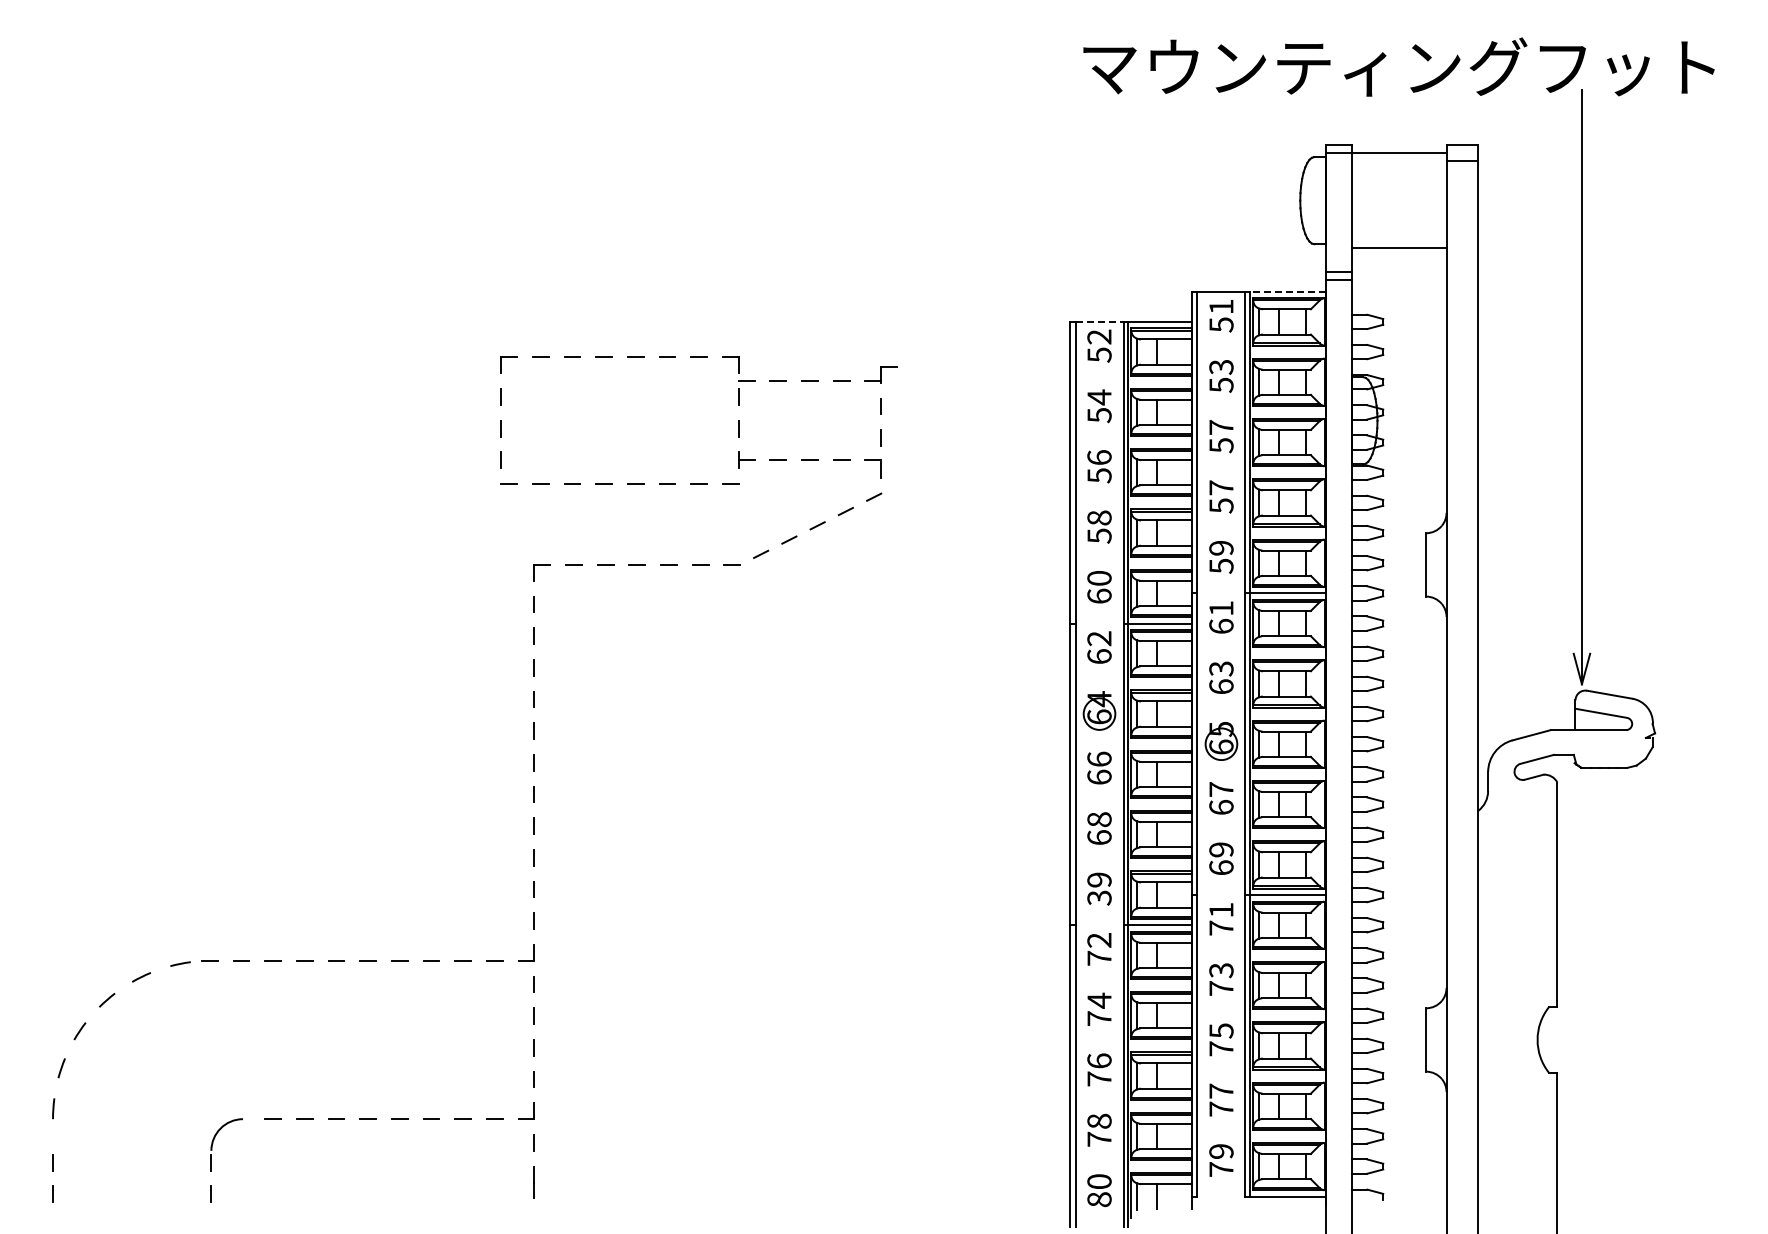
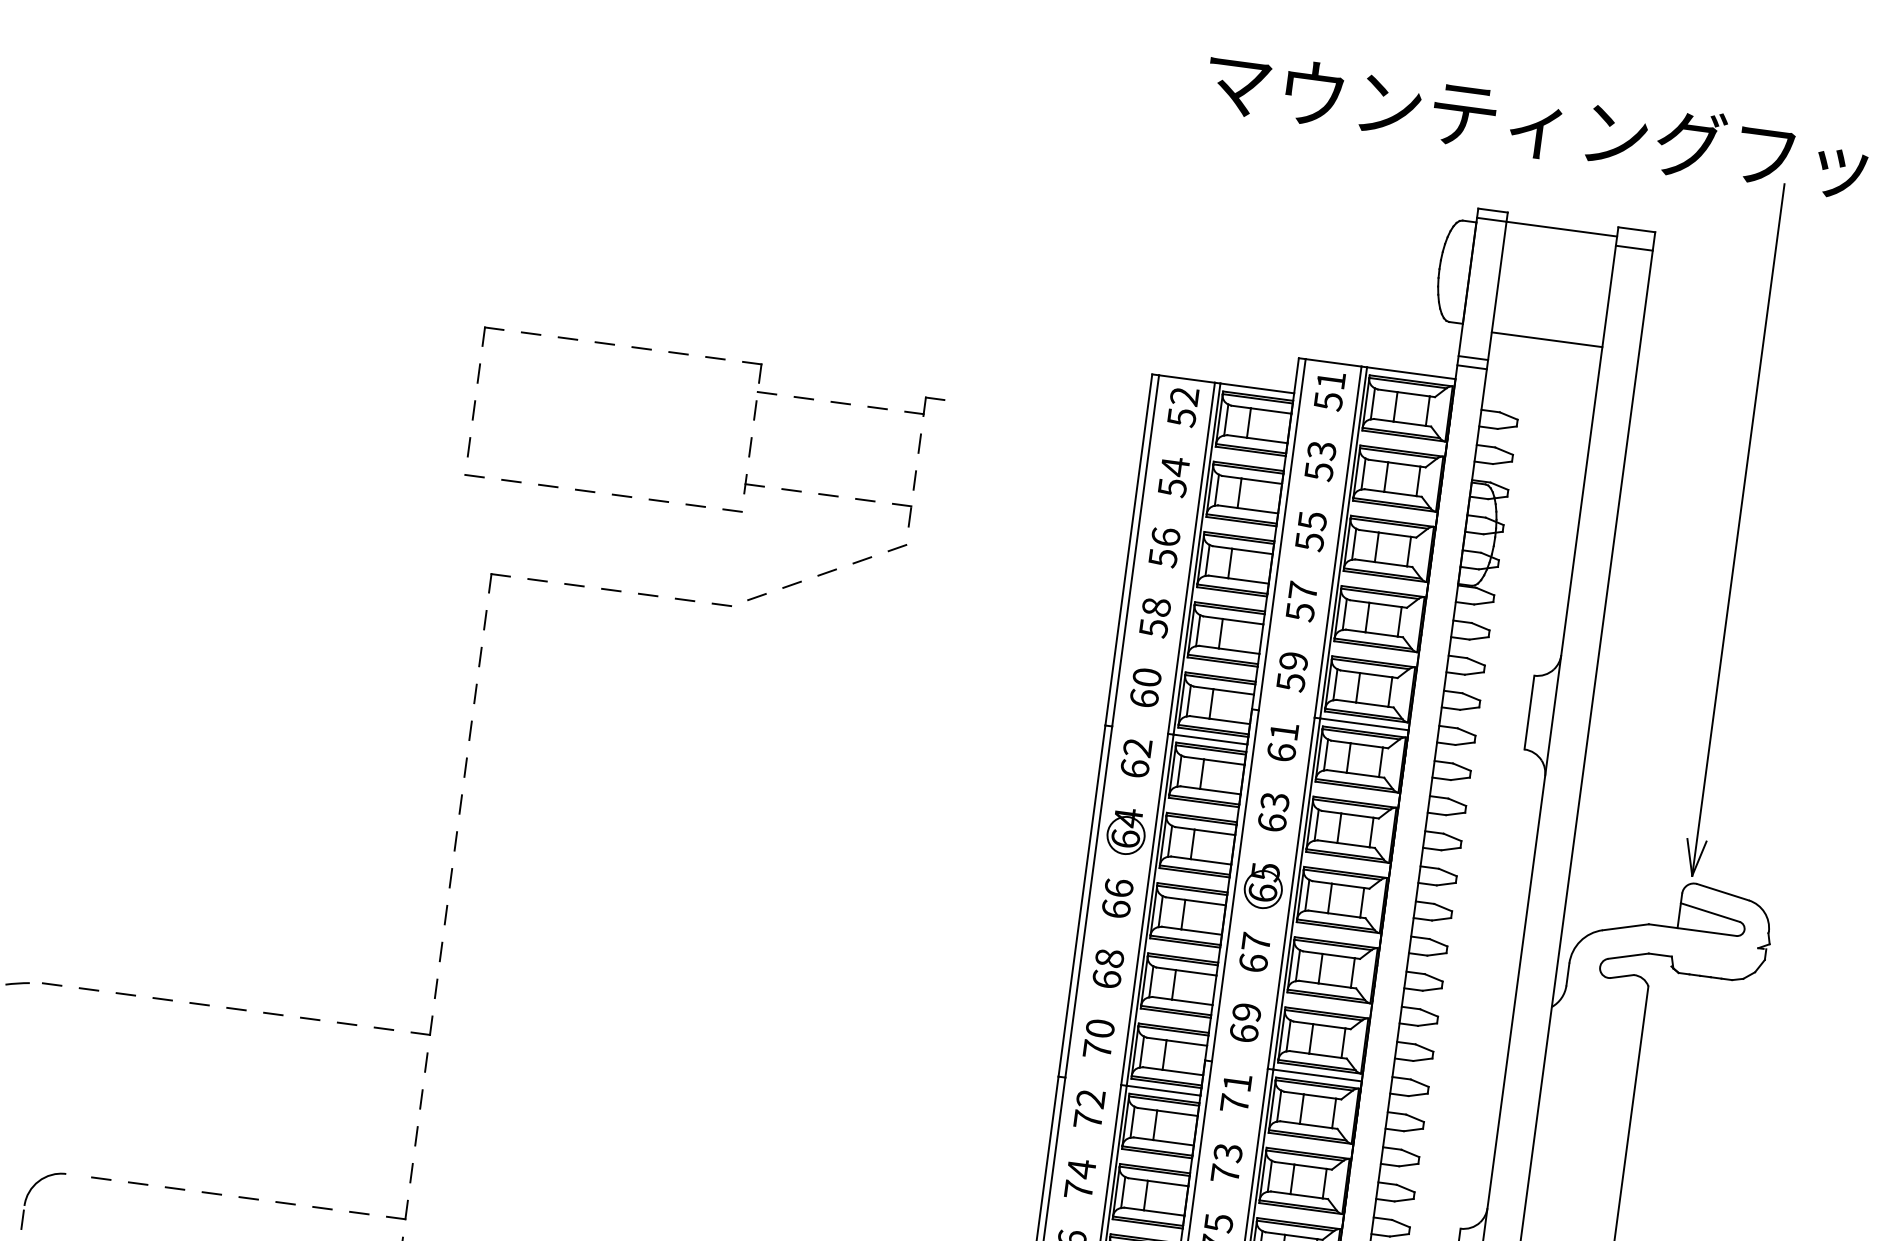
line: (1287, 291) -> (1410, 372), dashed -> solid
line: (1099, 321) -> (1187, 378), dashed -> solid
text: (1221, 427) -> (1312, 520), 57 -> 55
text: (1099, 888) -> (1098, 1038), 39 -> 70

